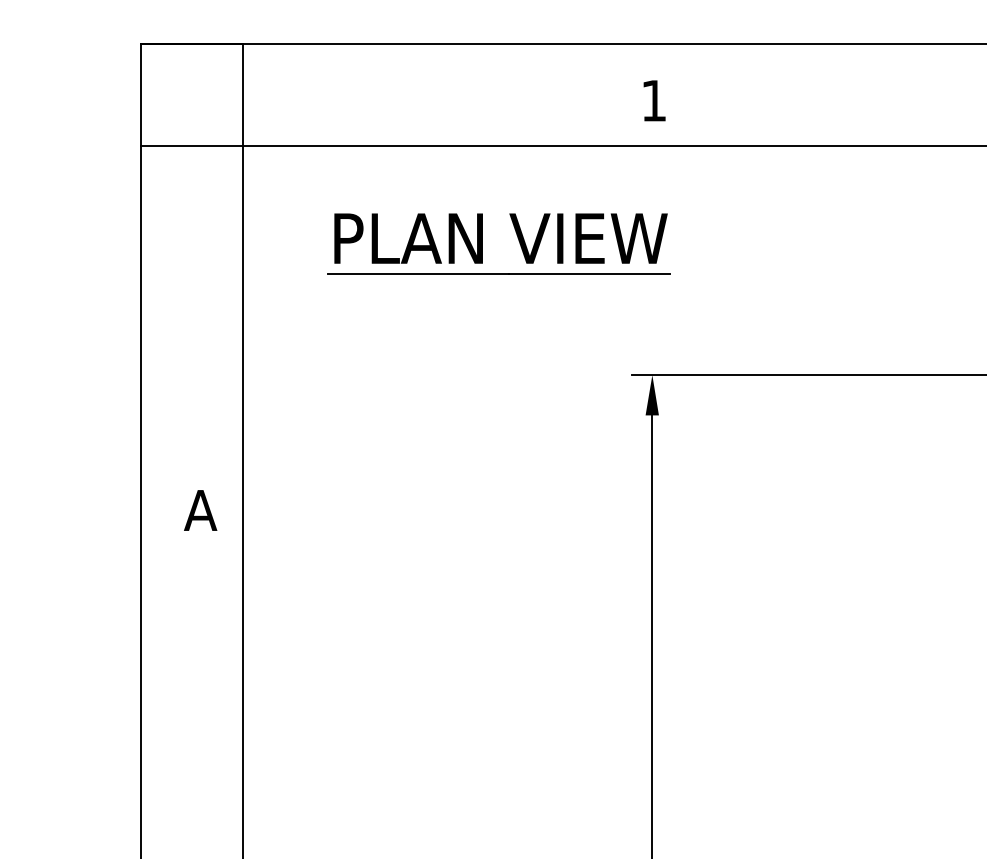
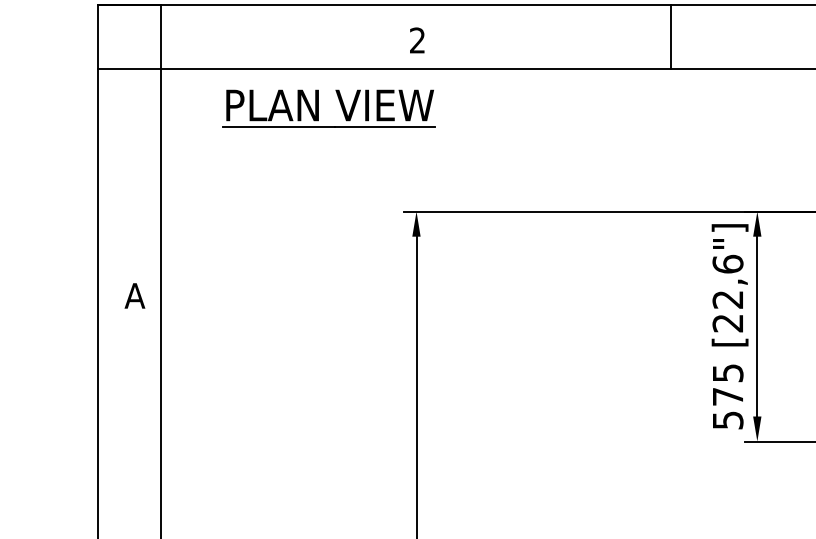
text: (653, 100) -> (417, 40), 1 -> 2
part: (482, 243) -> (318, 108), moved

